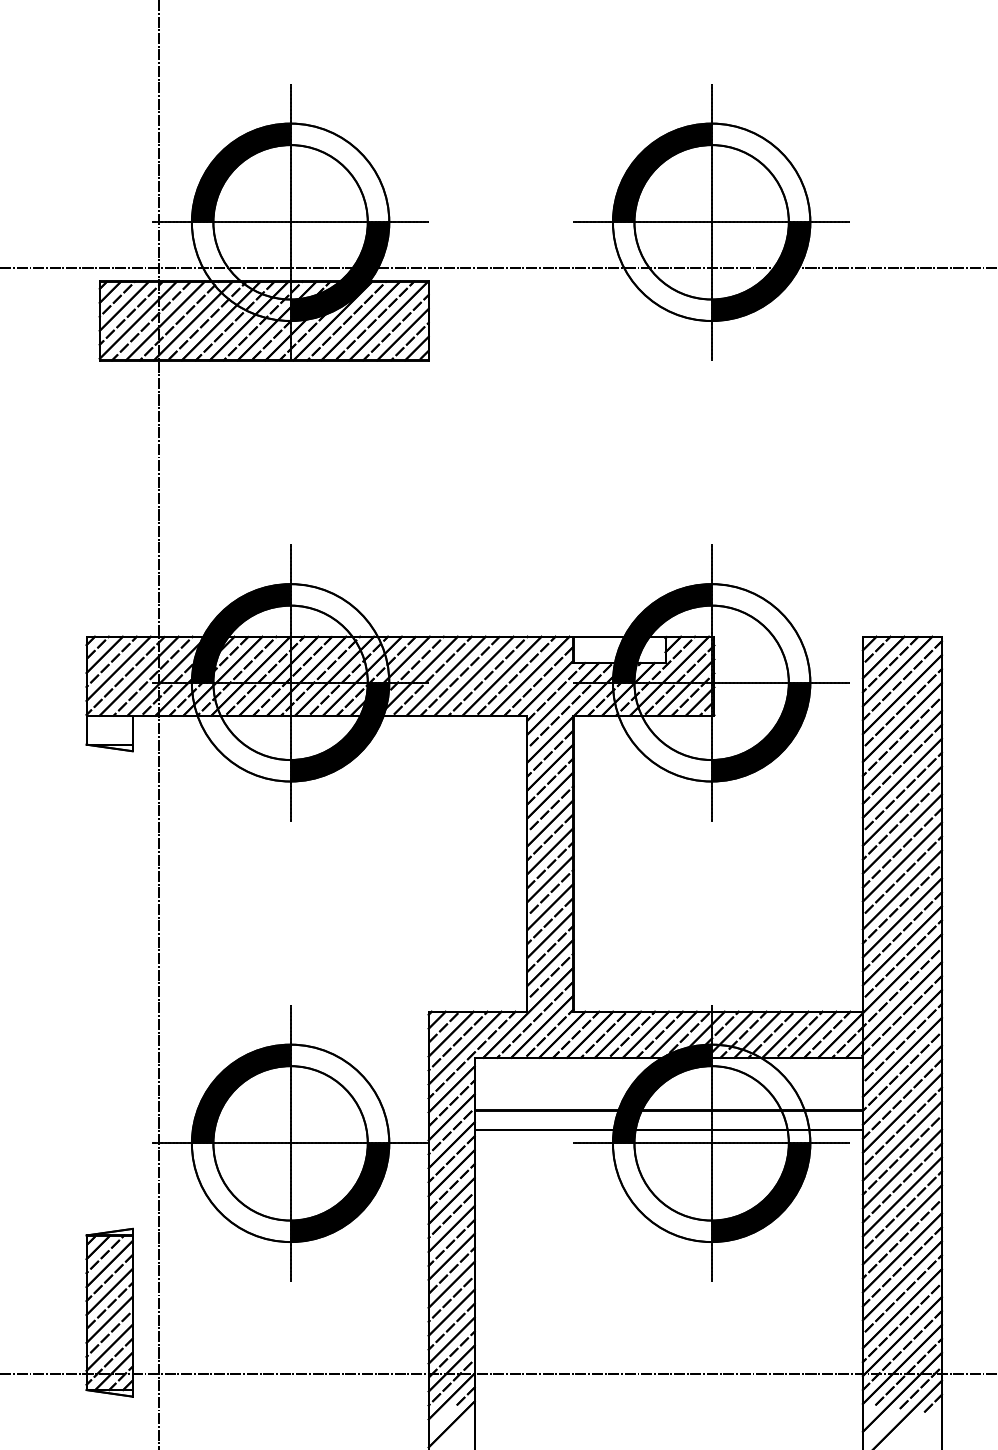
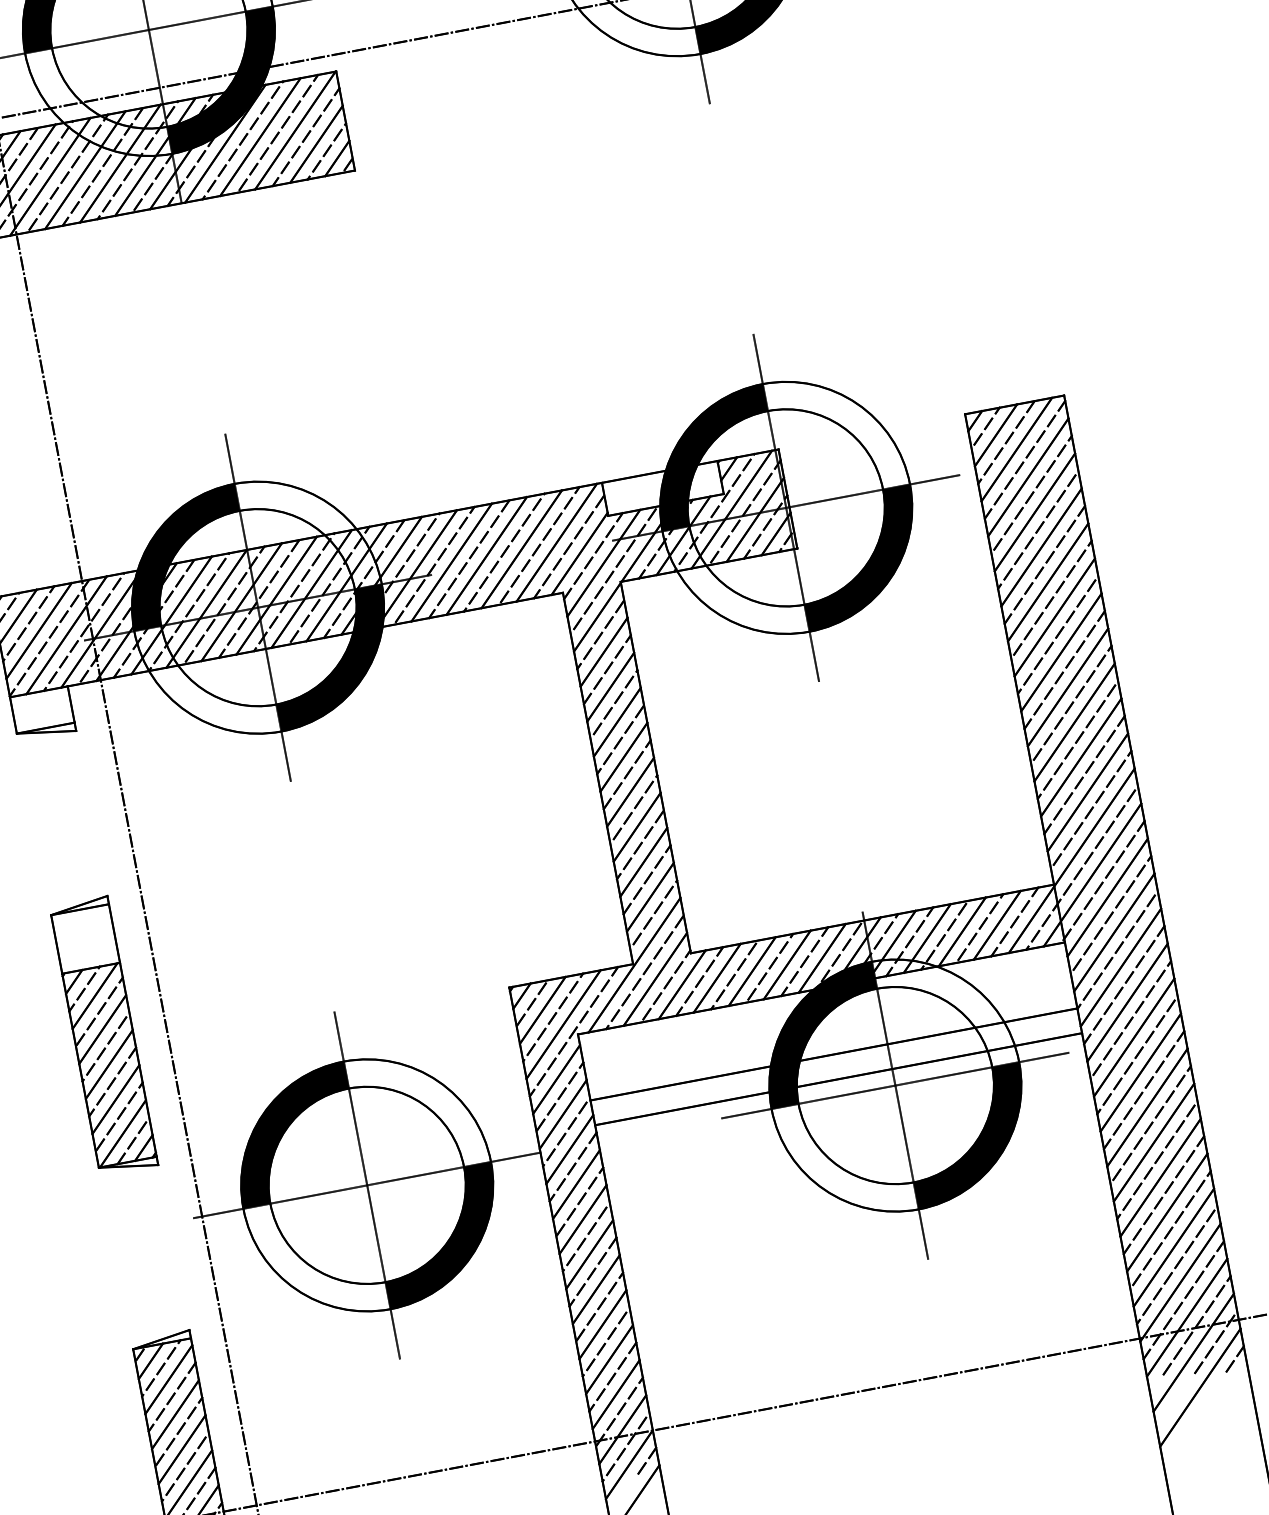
part: (109, 989) -> (103, 1035), added

